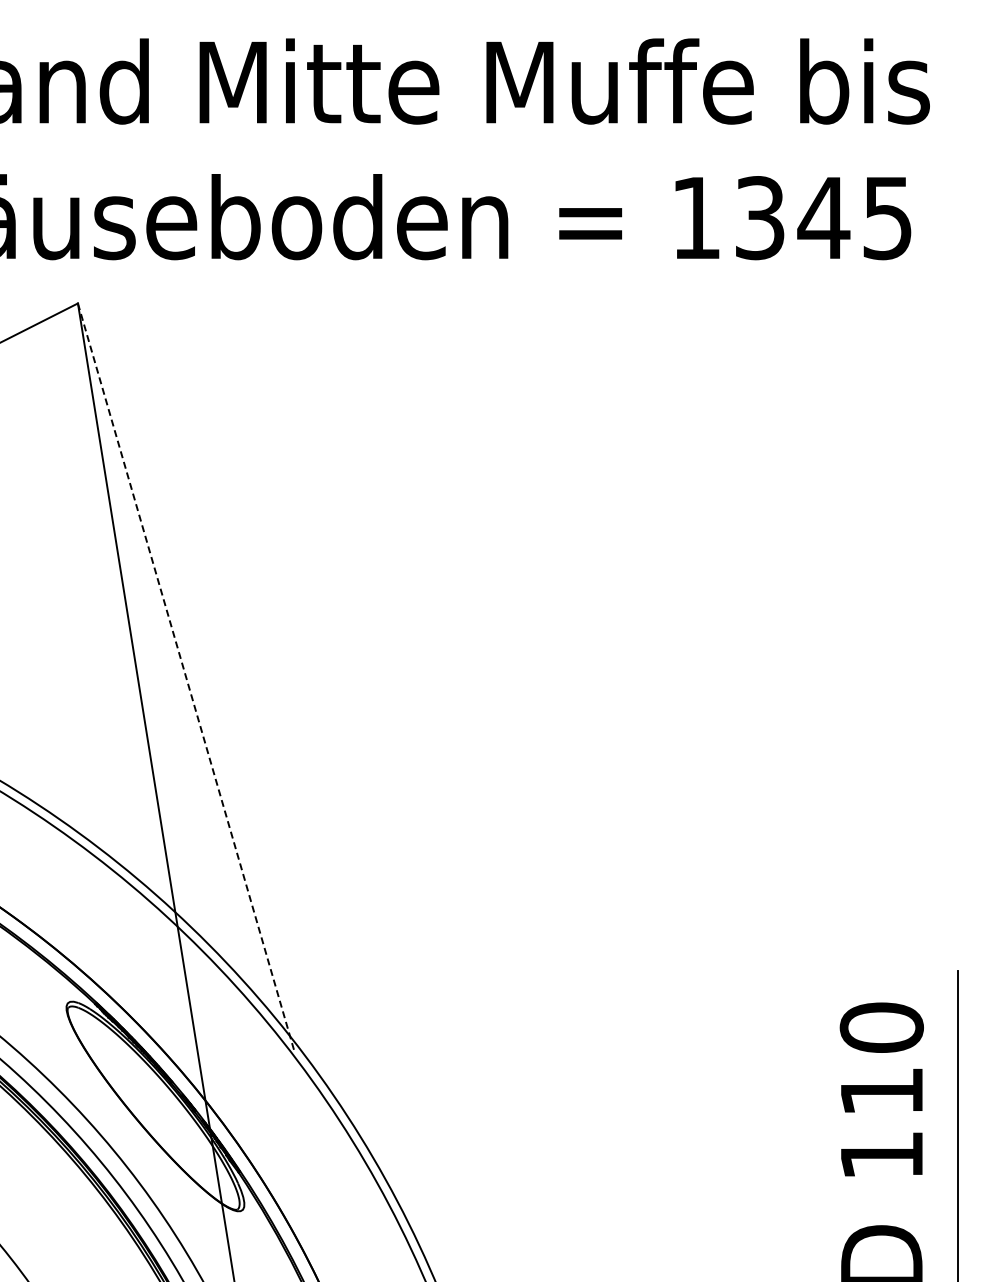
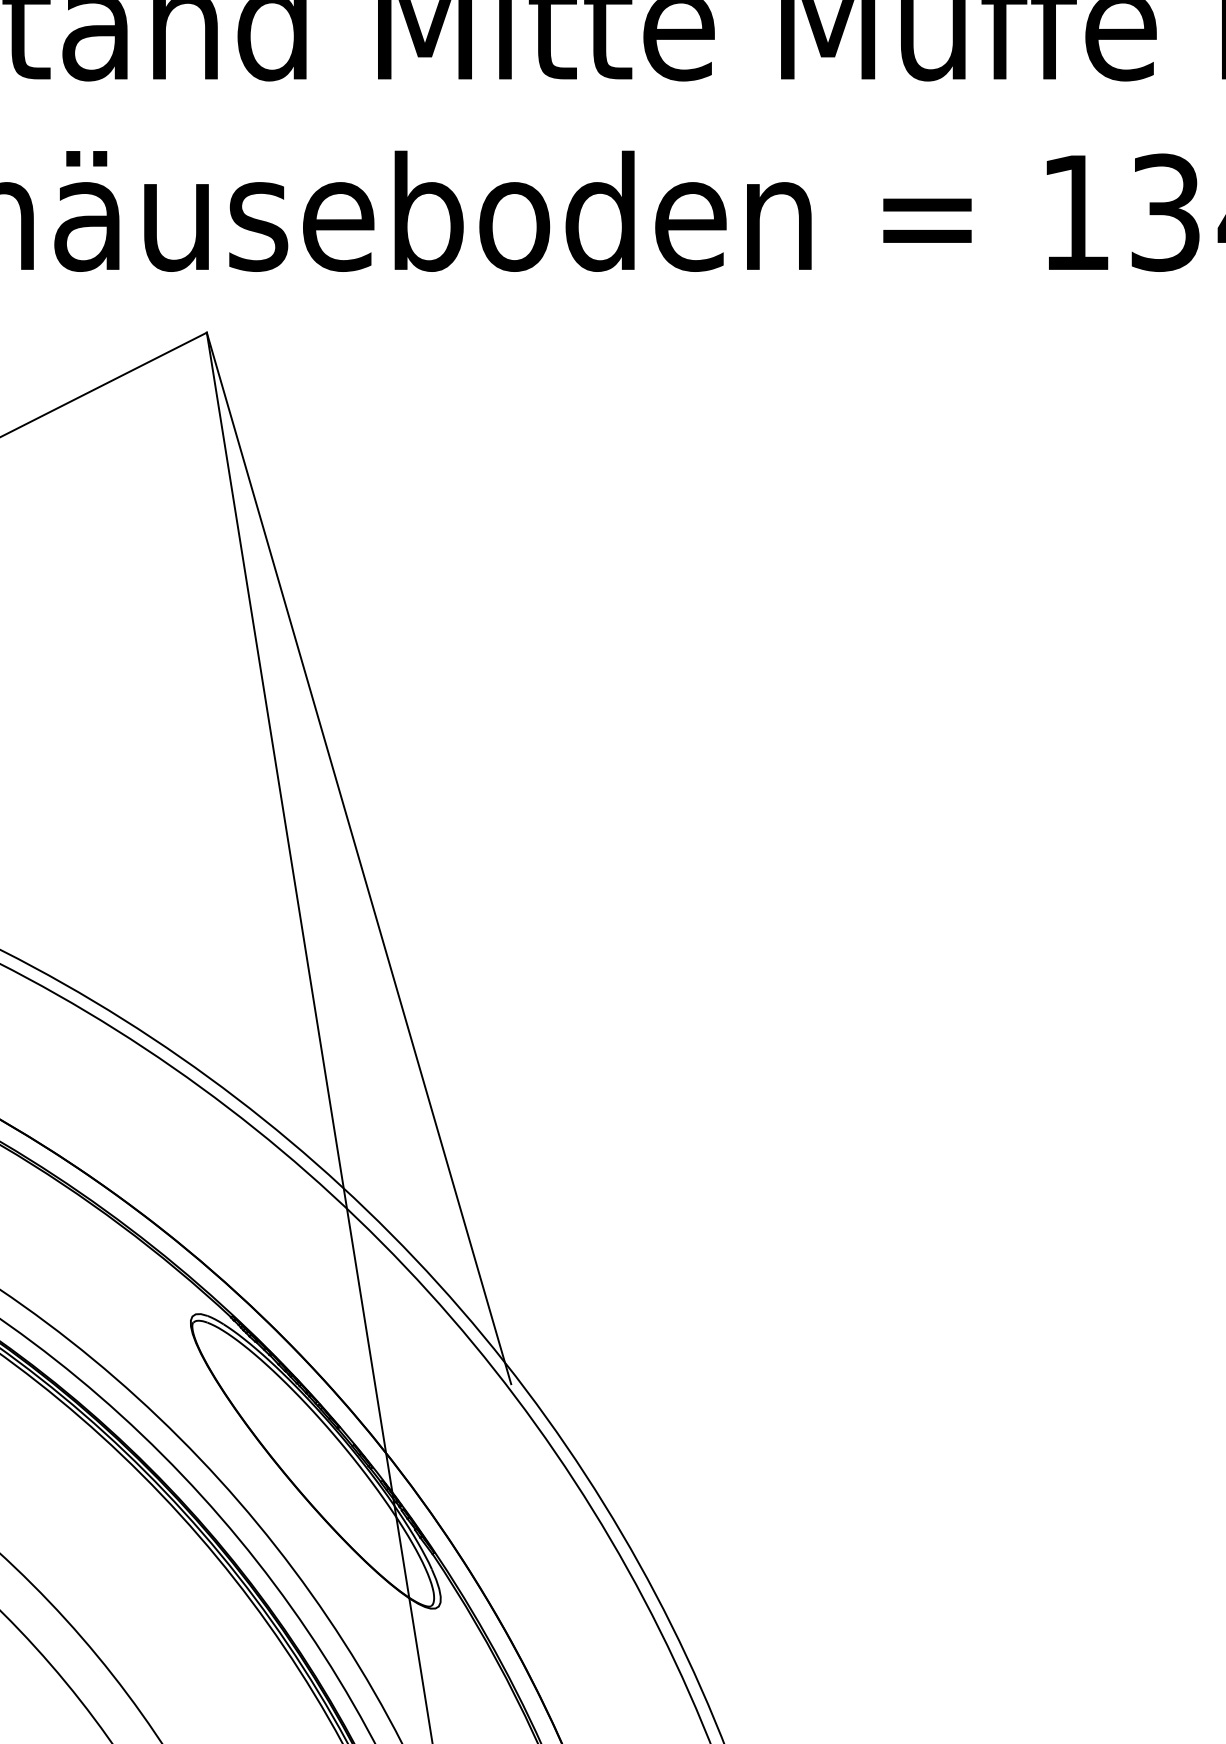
line: (186, 677) -> (359, 858), dashed -> solid

